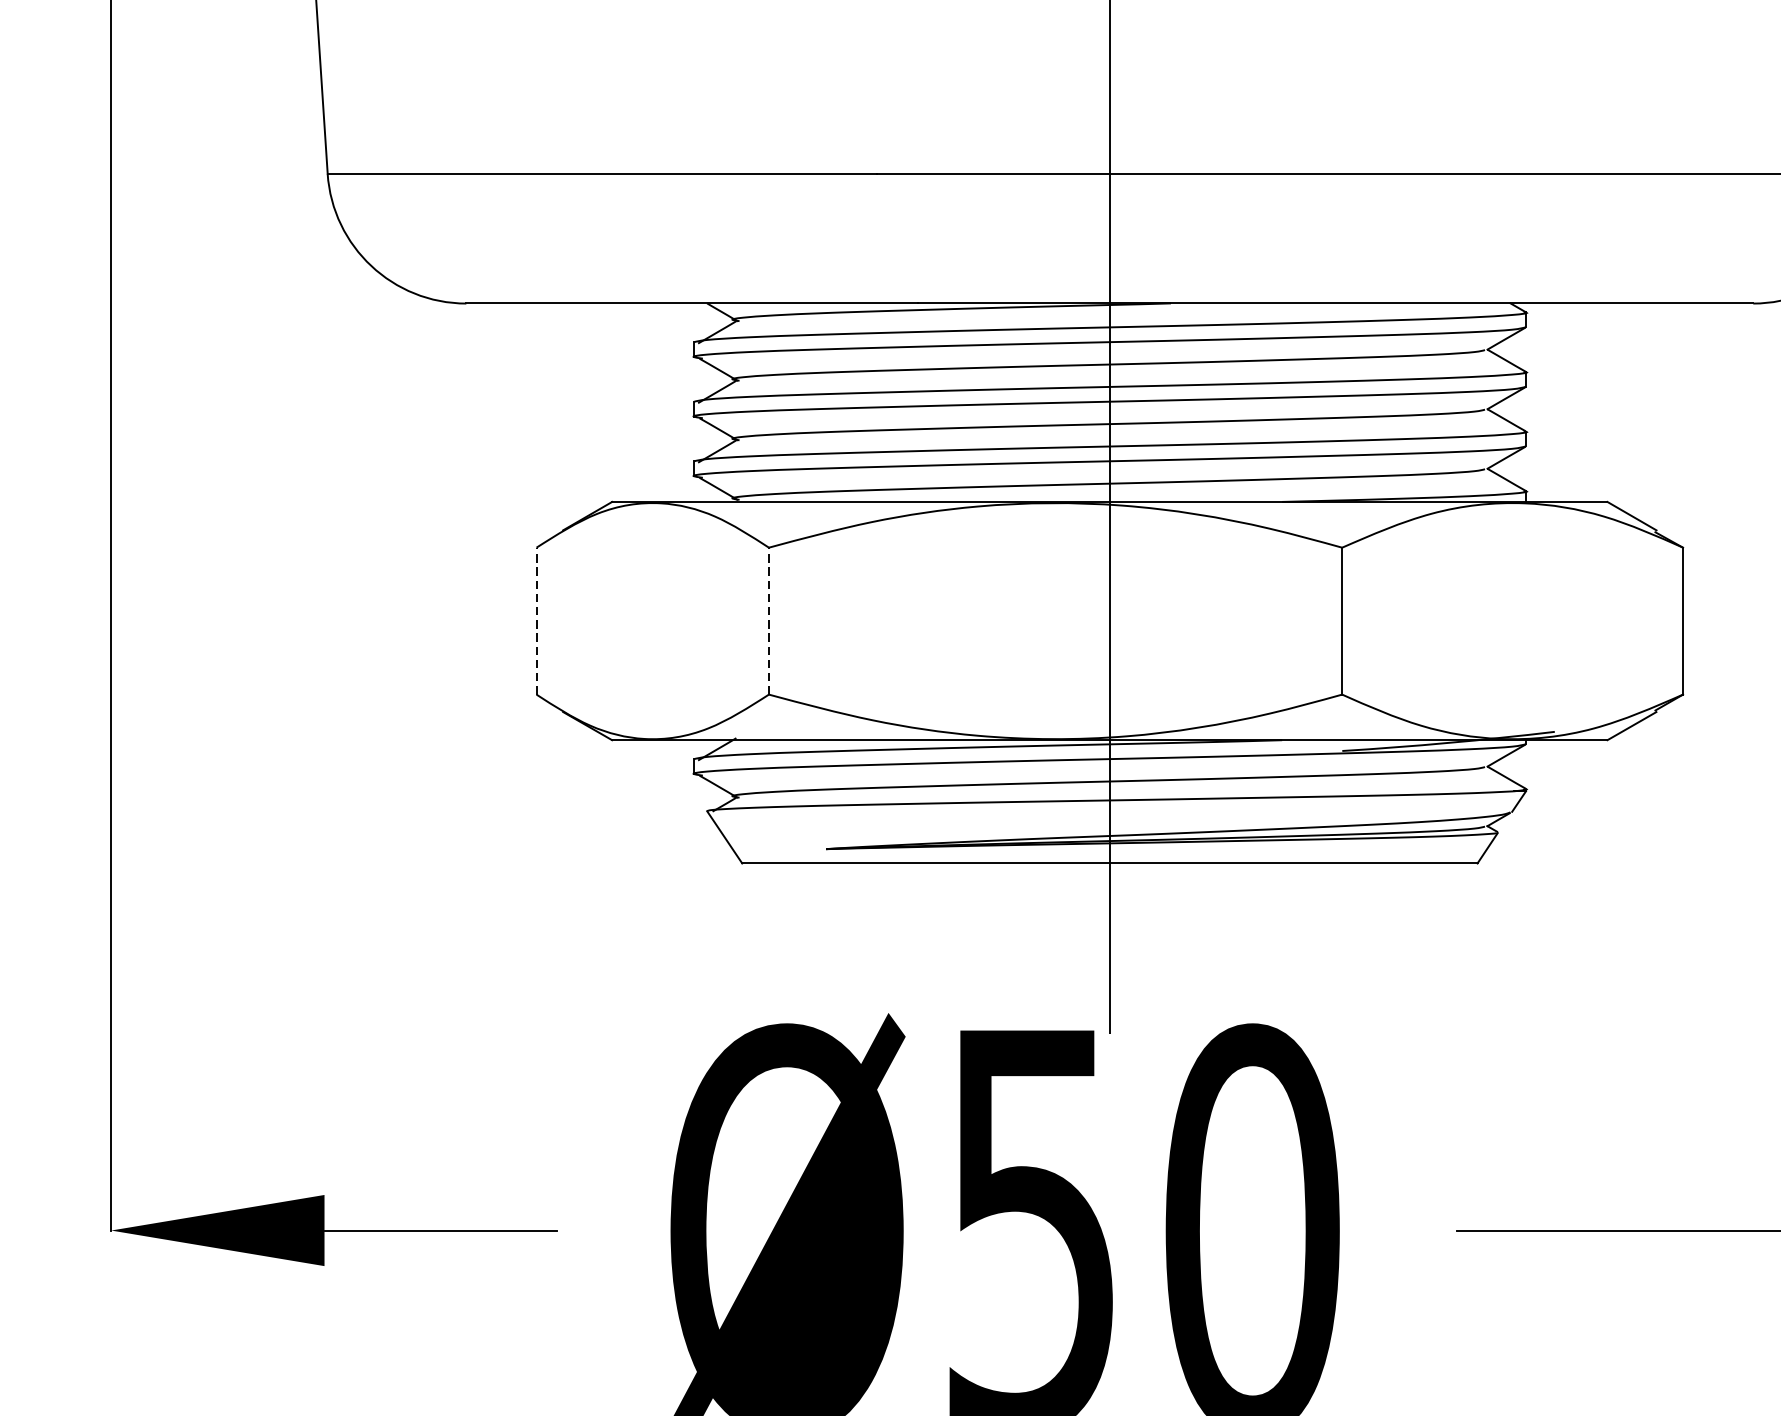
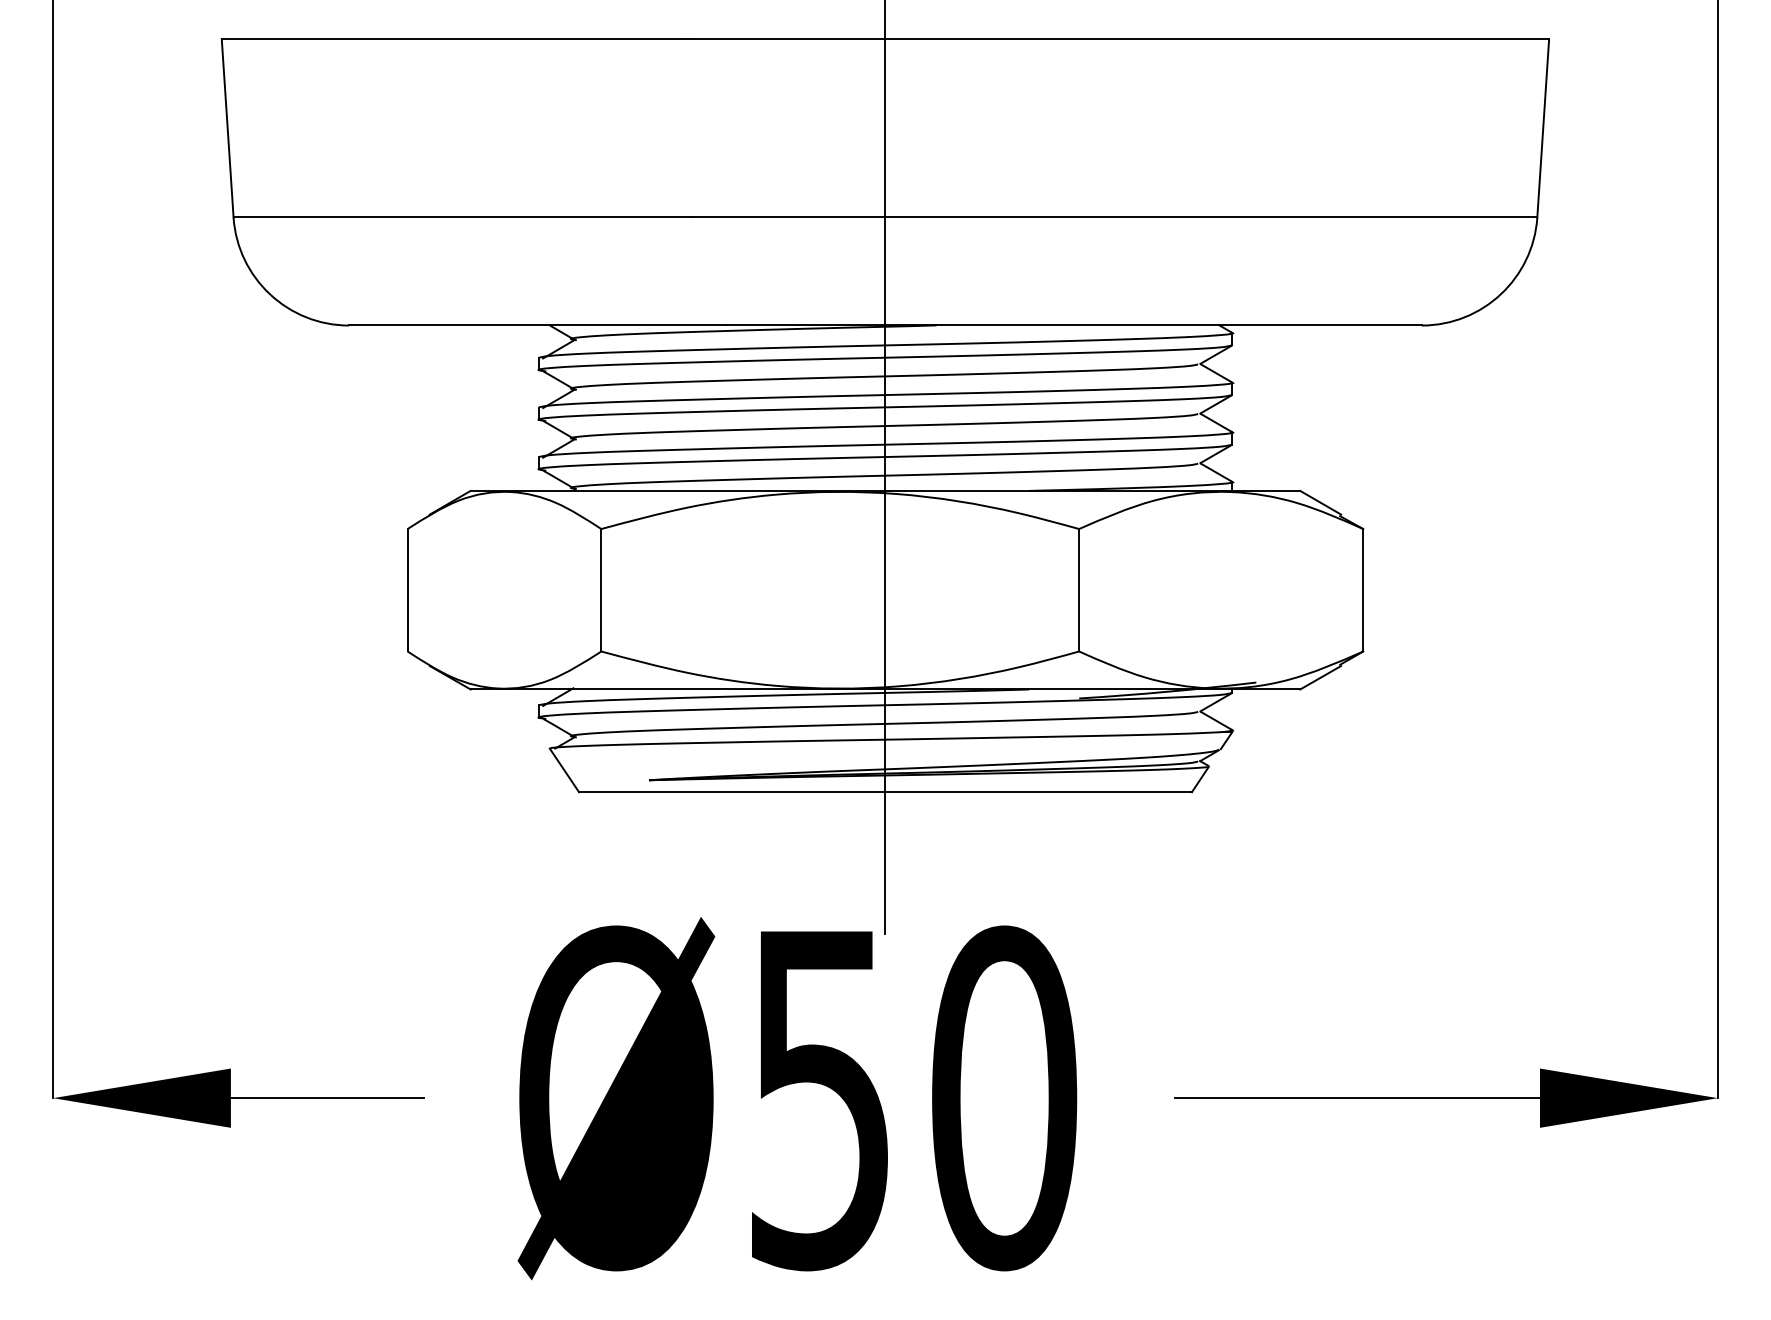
line: (536, 620) -> (407, 589), dashed -> solid
line: (769, 620) -> (601, 589), dashed -> solid

